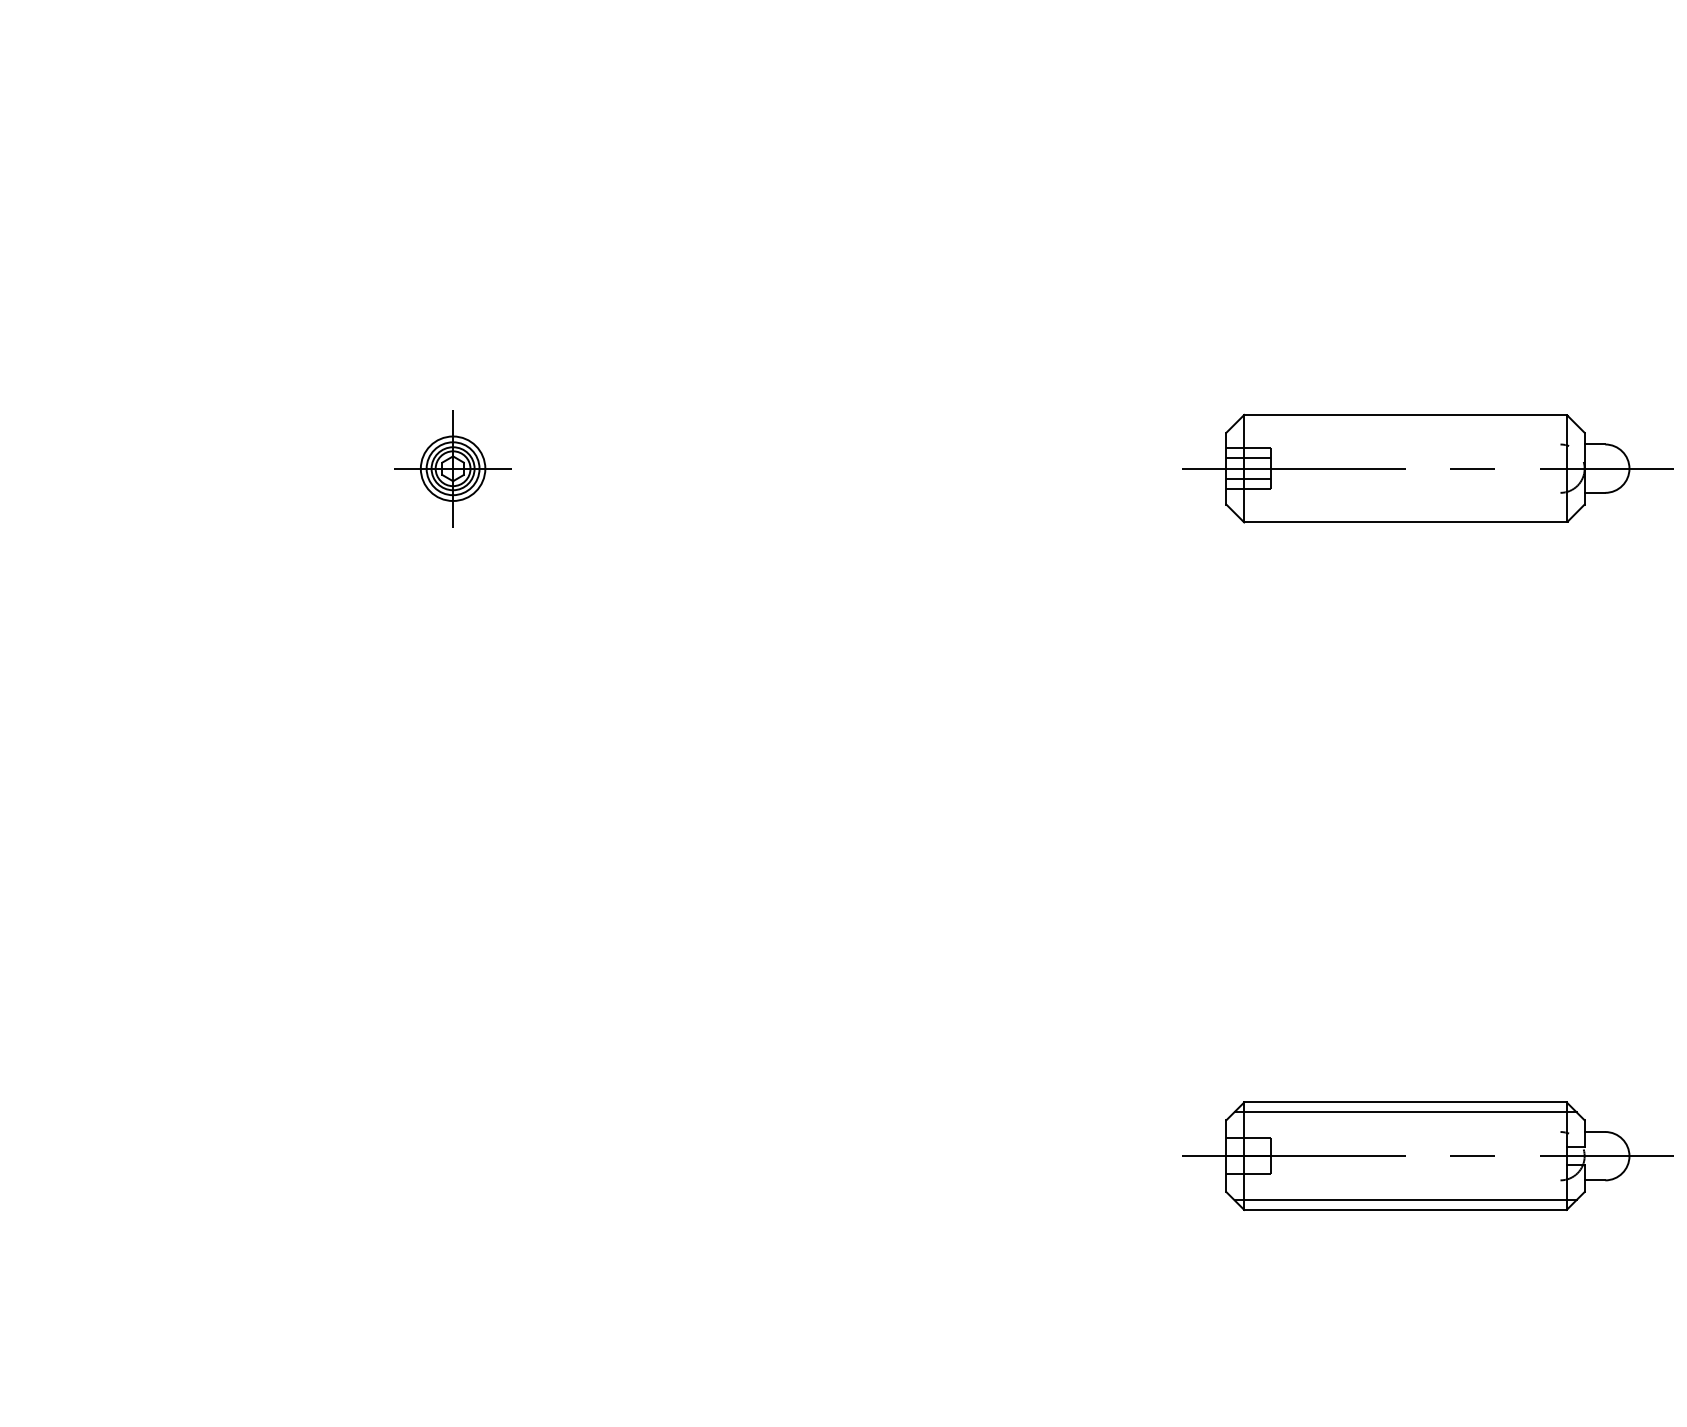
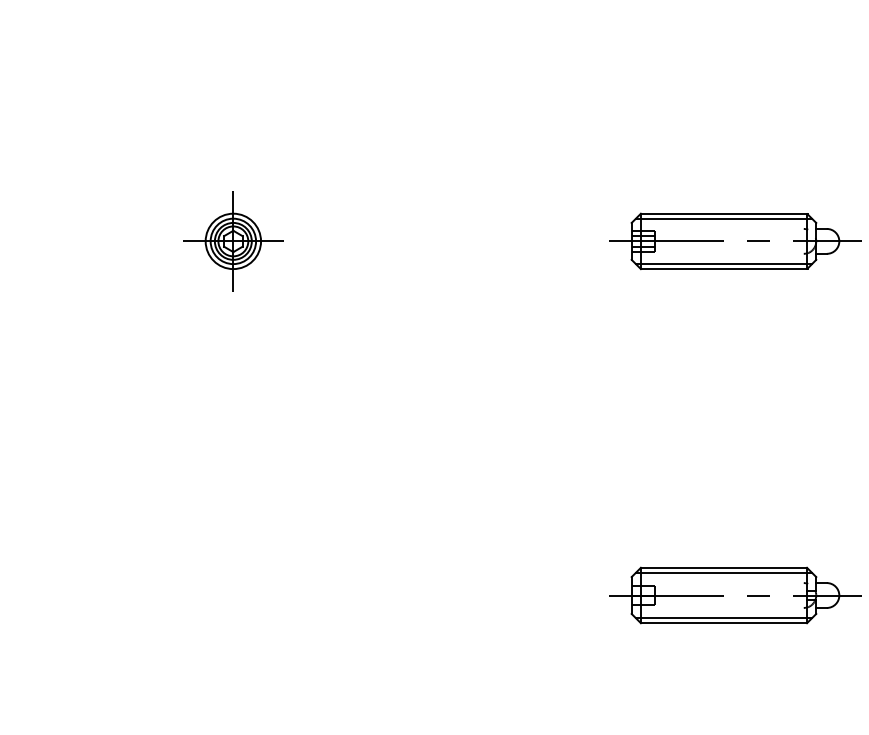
line: (1404, 424) -> (723, 218), added
part: (453, 468) -> (233, 241), size x1.67
line: (1404, 513) -> (723, 264), added

